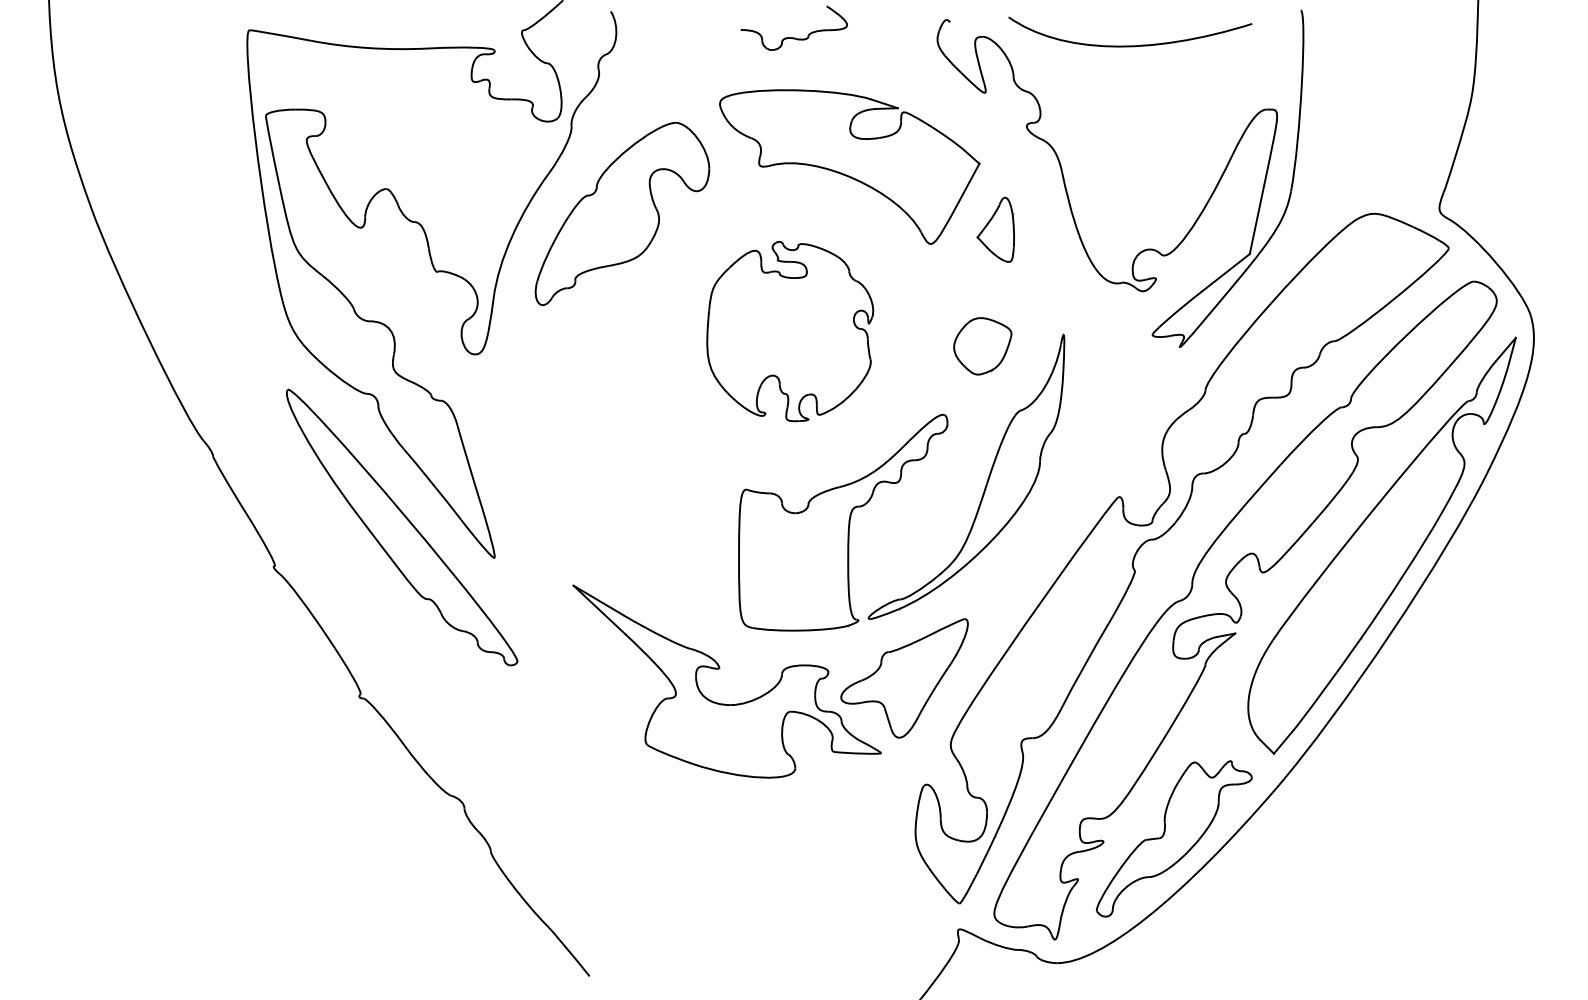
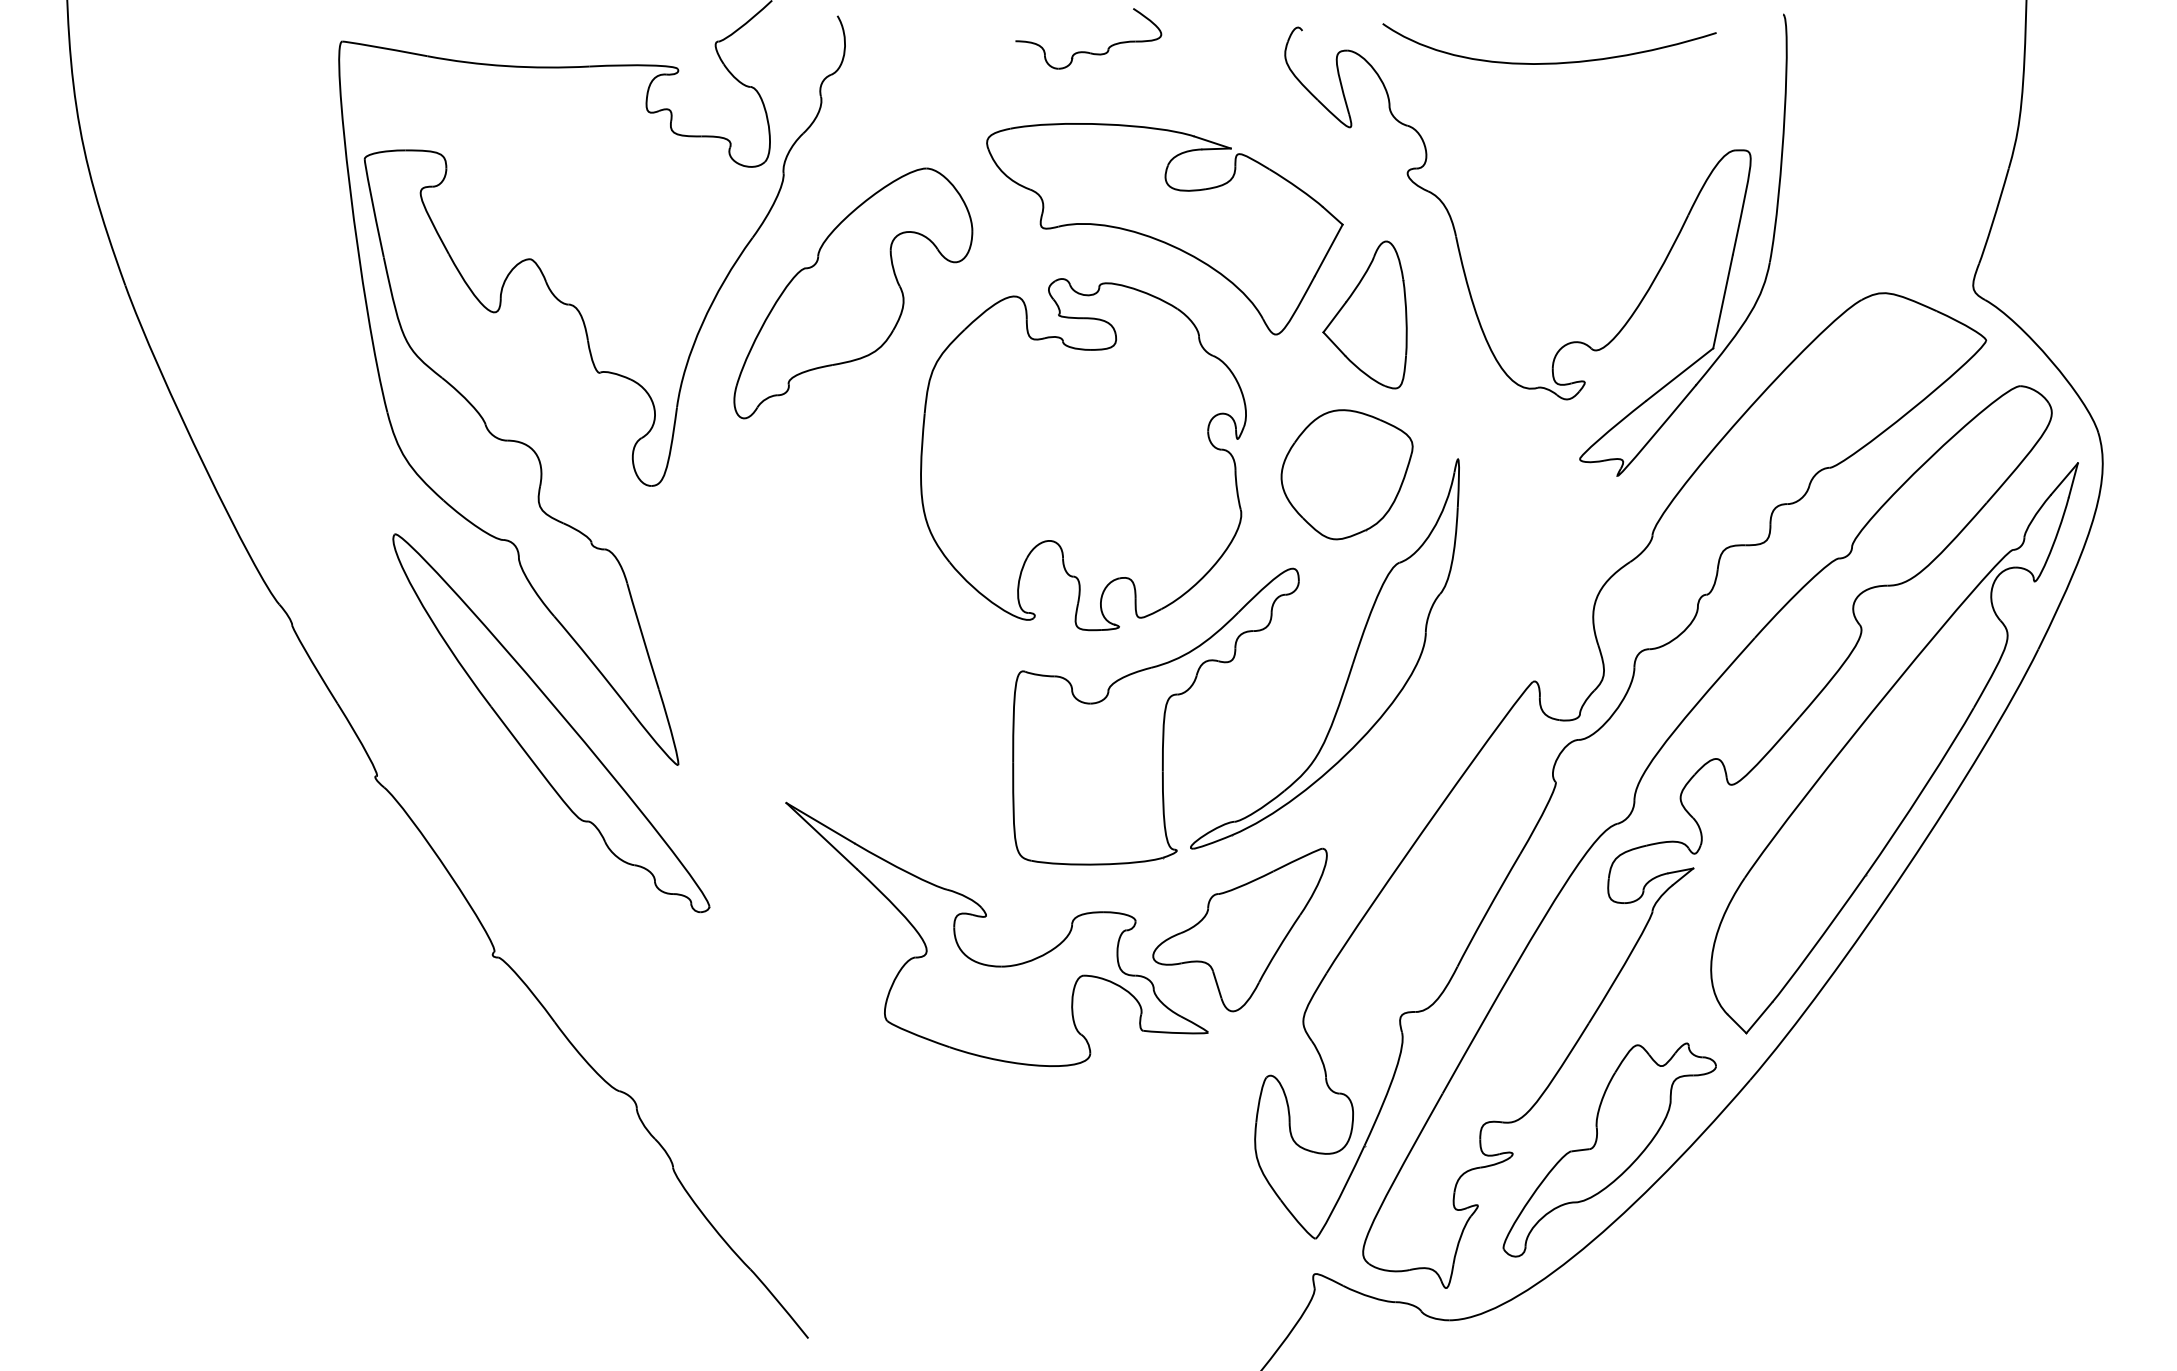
part: (995, 229) -> (1364, 314), size x1.67
part: (789, 331) -> (1082, 454), size x1.43
part: (982, 346) -> (1346, 475), size x1.67

